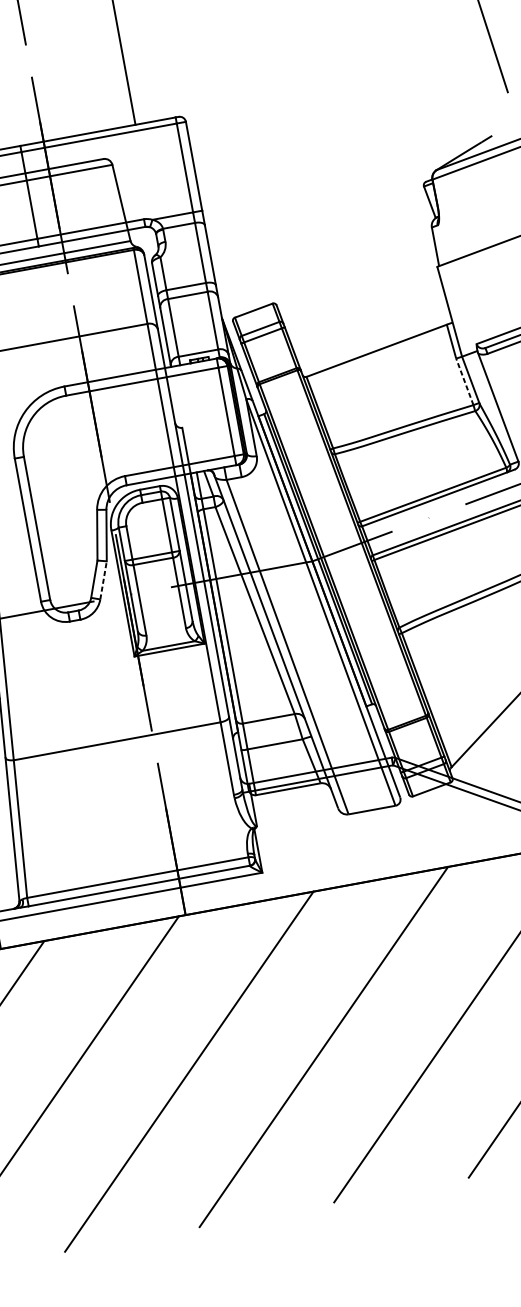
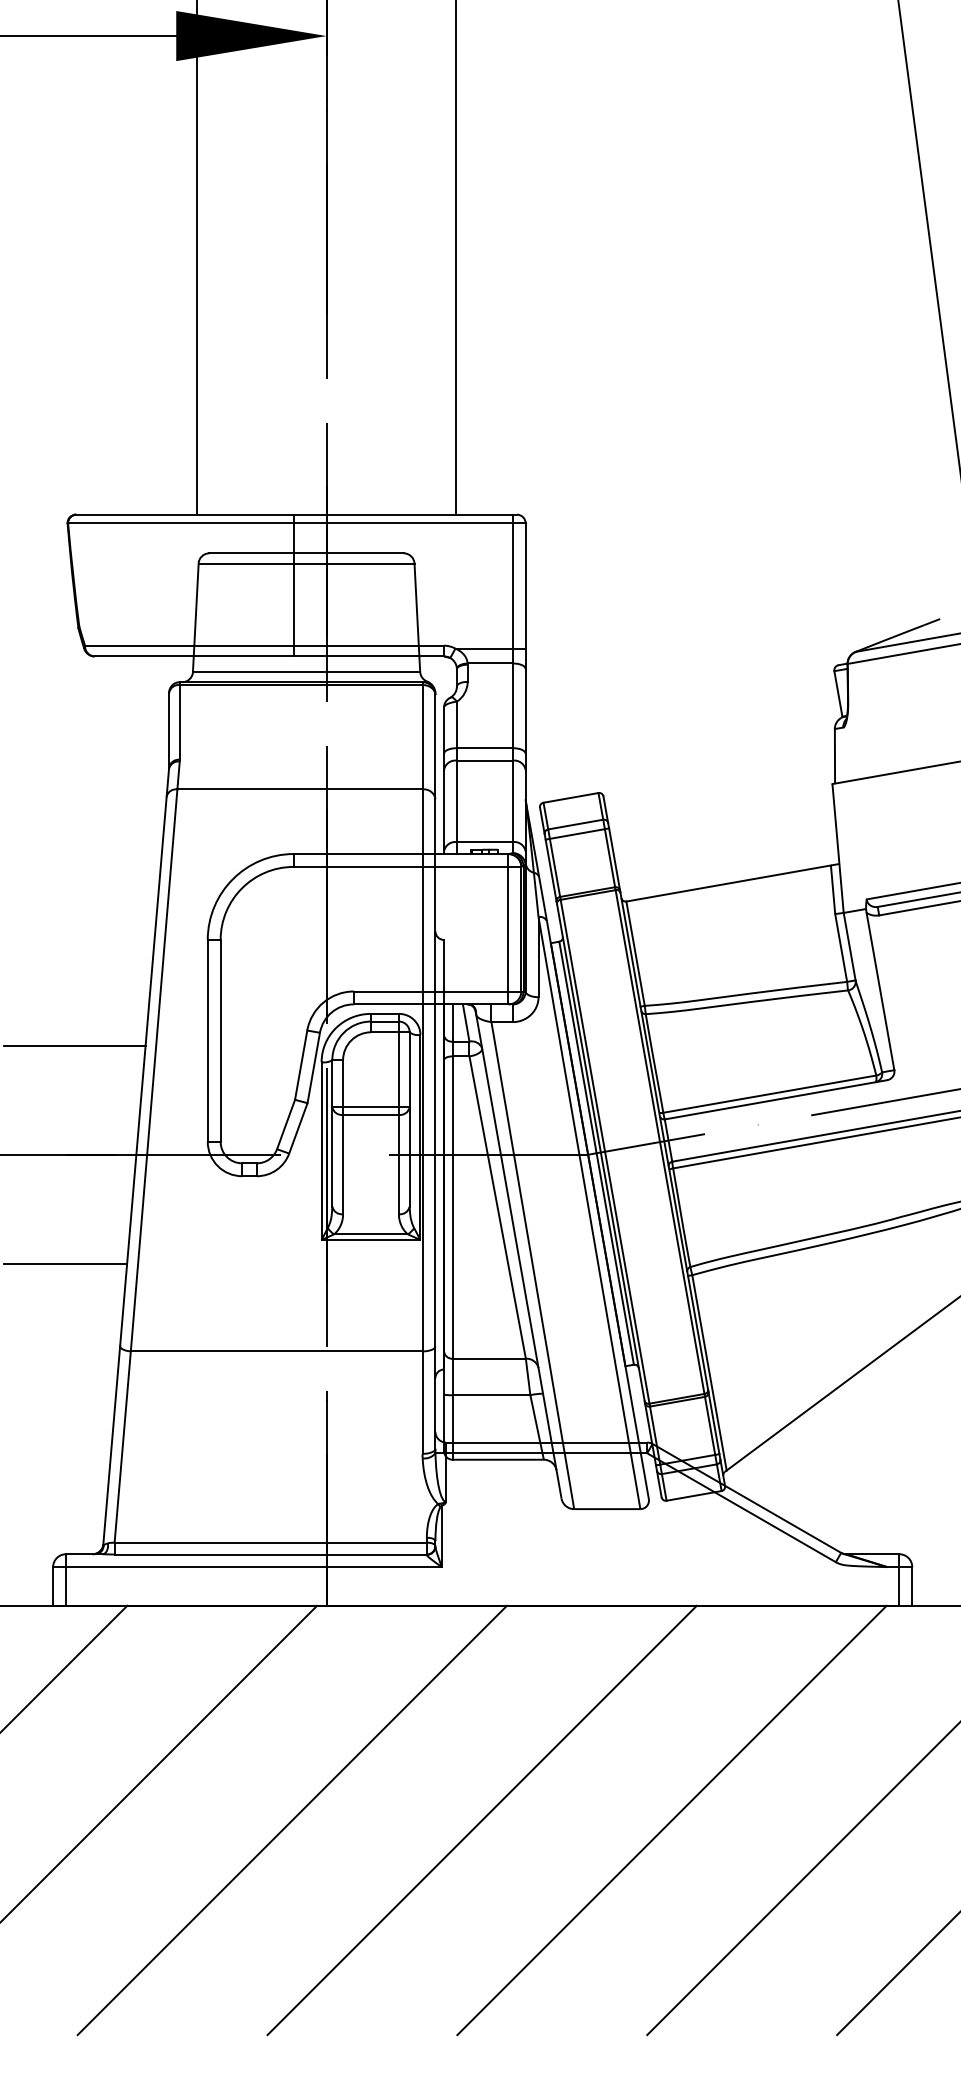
line: (465, 381) -> (841, 947), dashed -> solid
line: (103, 580) -> (298, 1128), dashed -> solid

